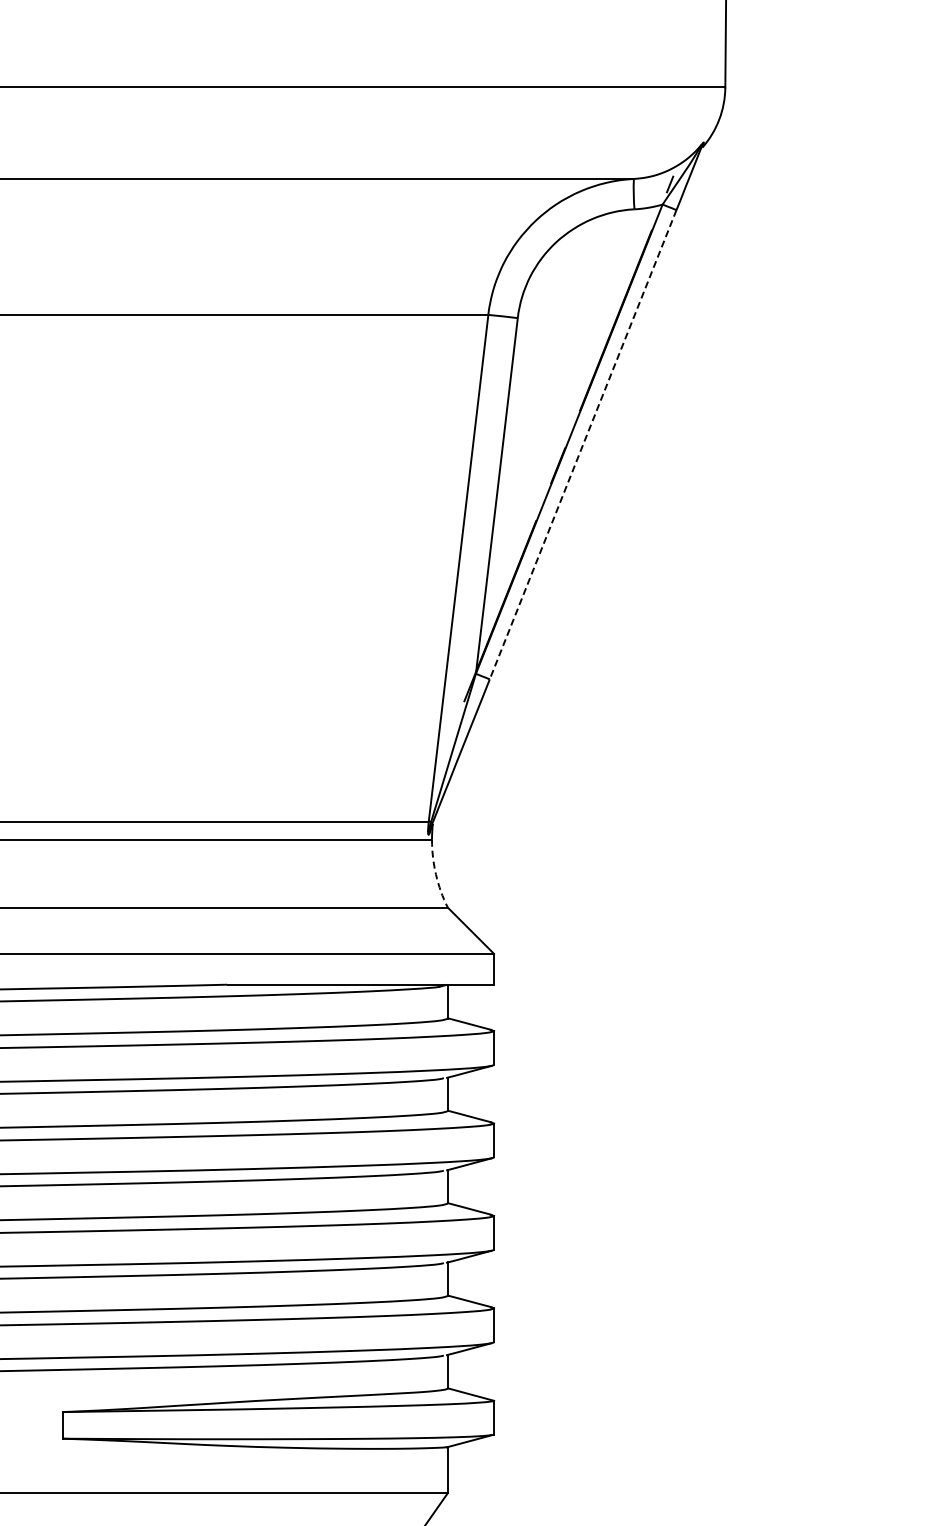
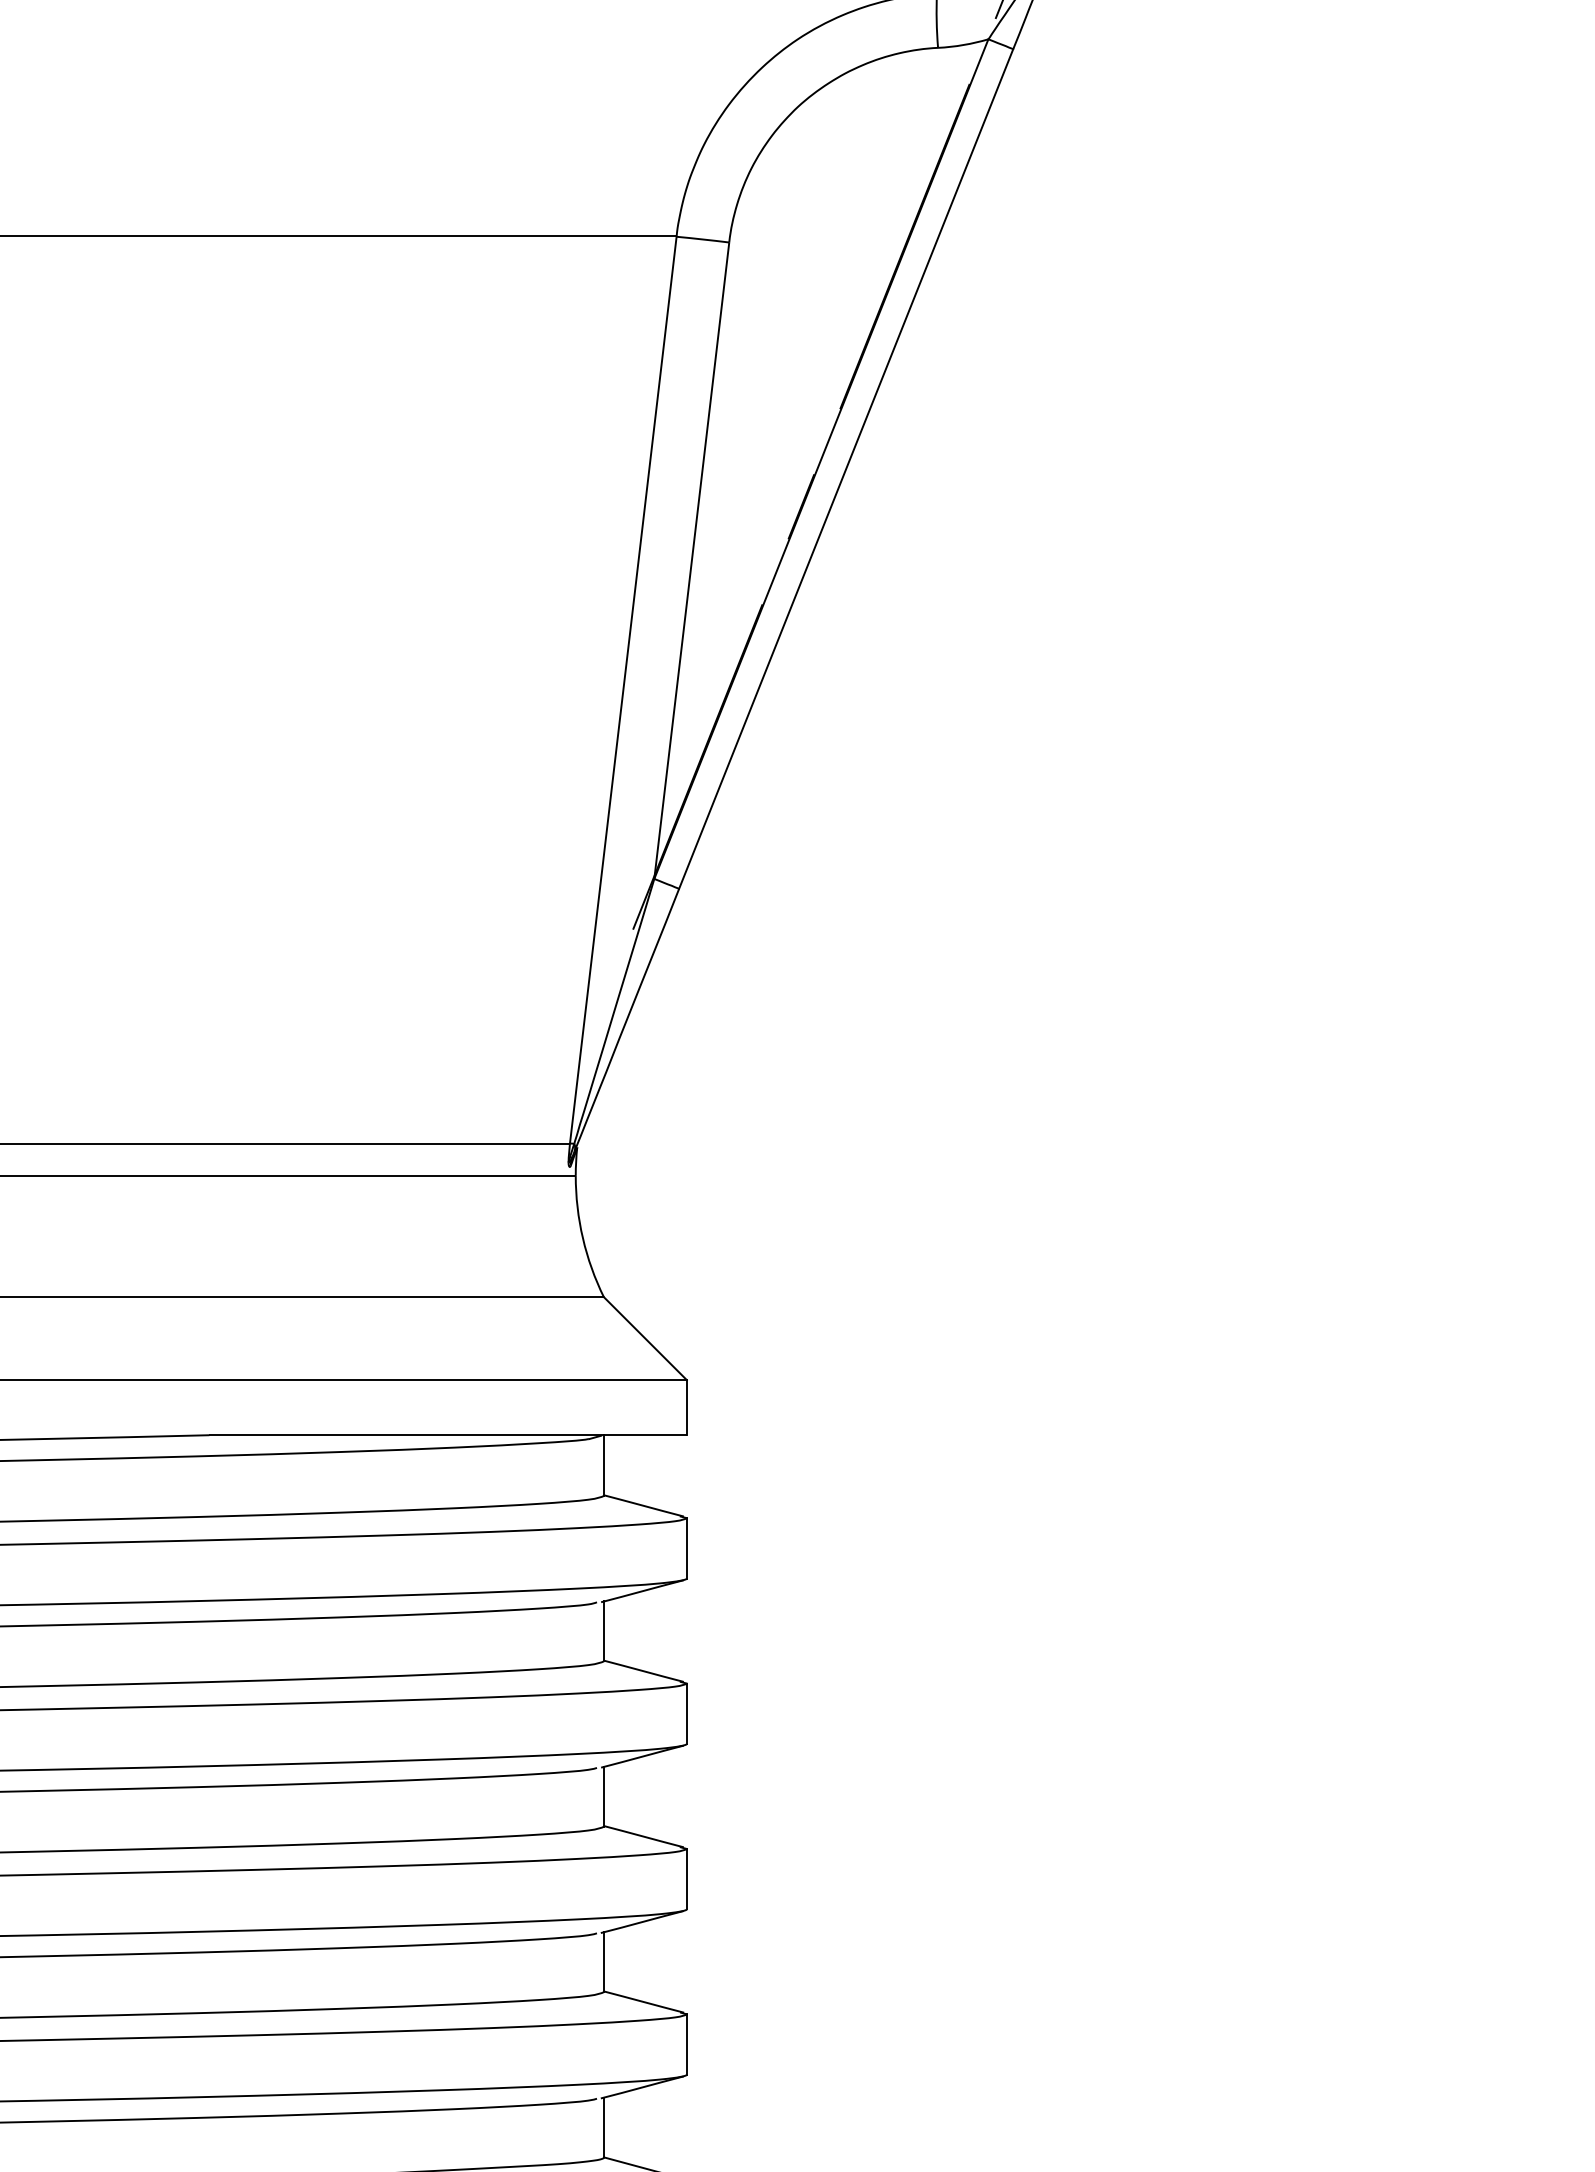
line: (583, 444) -> (846, 468), dashed -> solid
arc: (436, 874) -> (583, 1238), dashed -> solid

